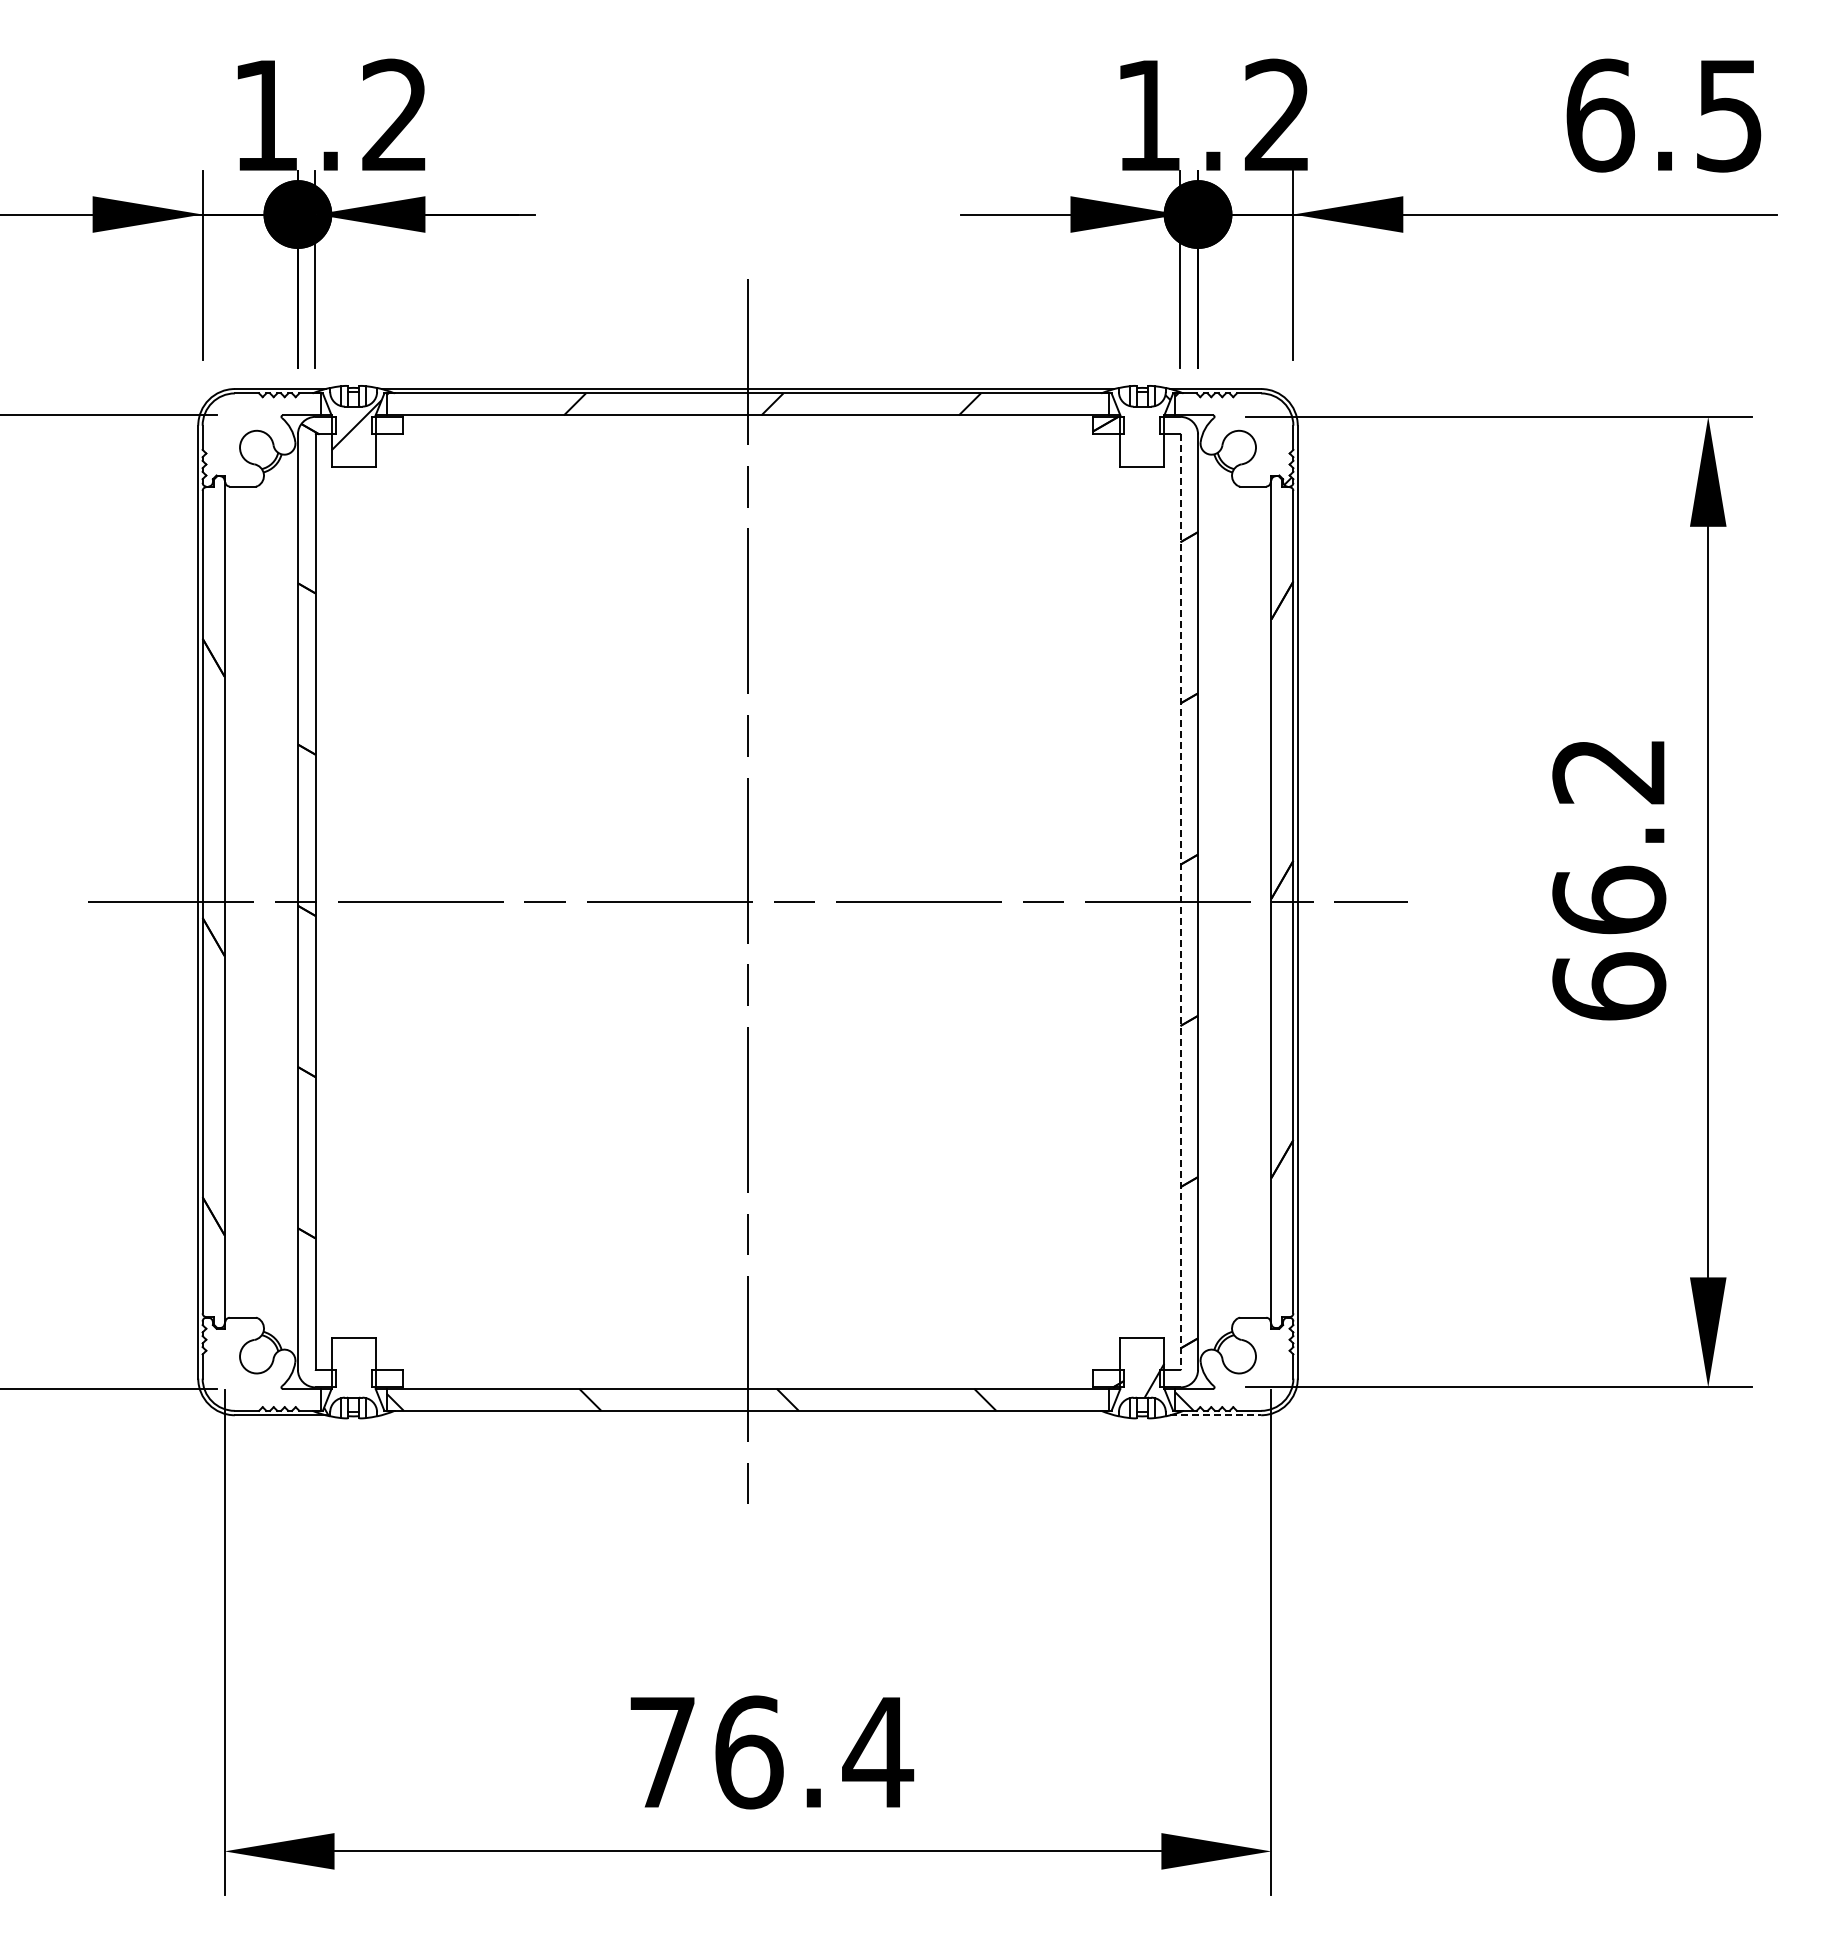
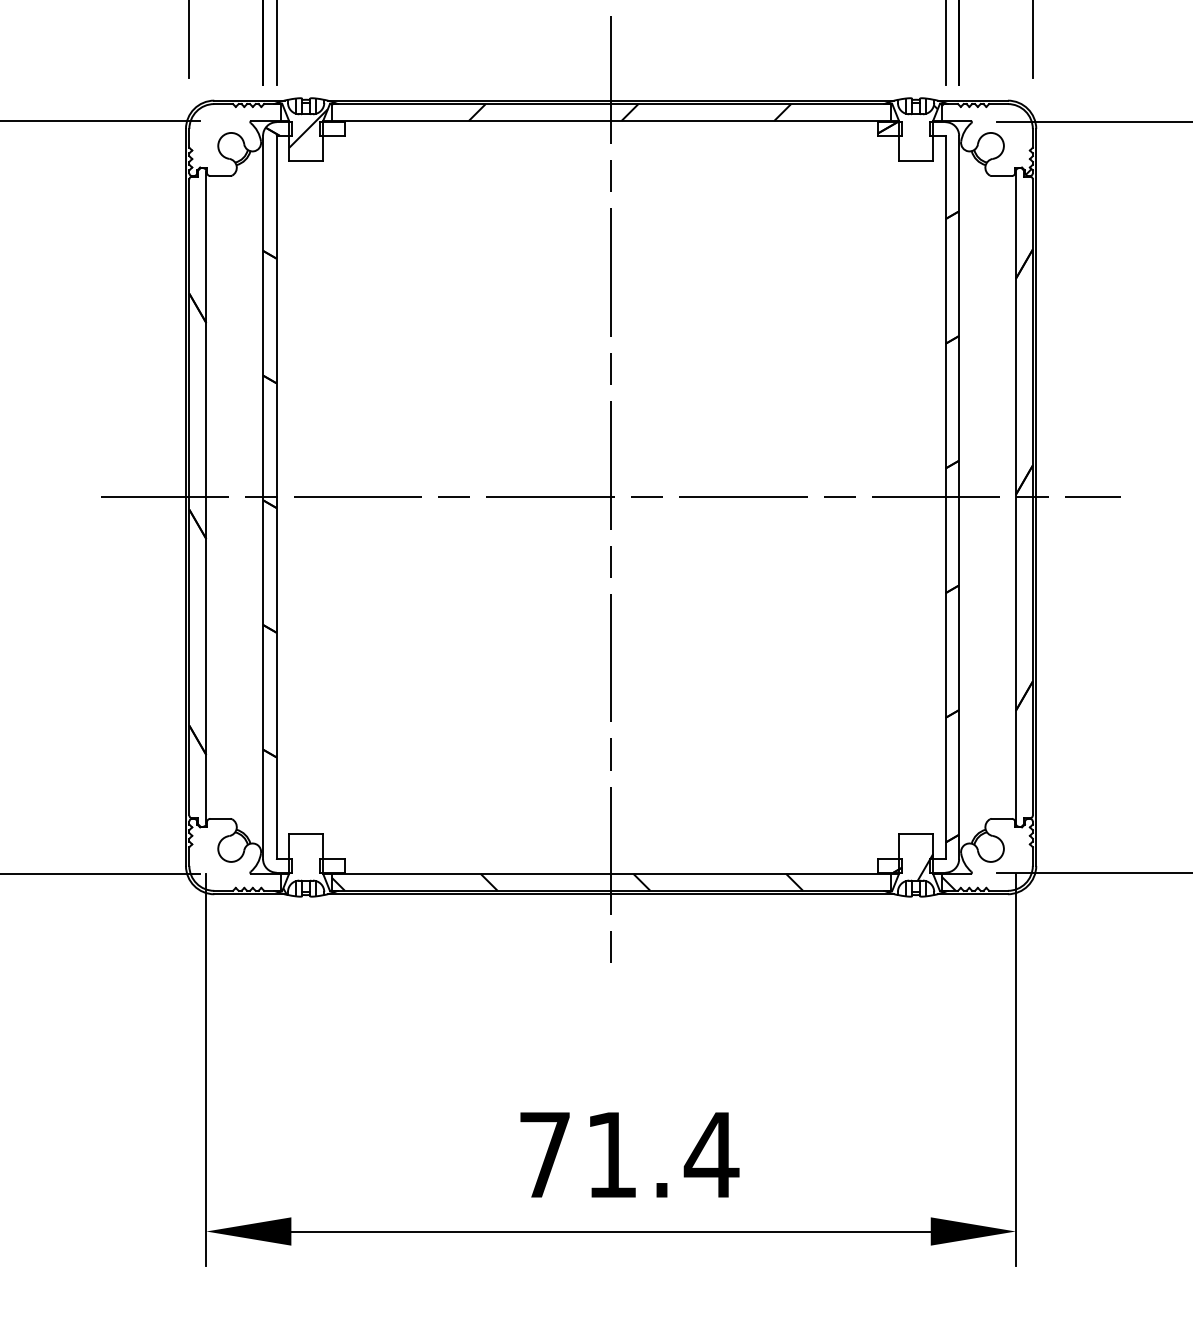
line: (1180, 902) -> (945, 497), dashed -> solid
line: (747, 1415) -> (610, 894), added
line: (1216, 1415) -> (973, 894), dashed -> solid
text: (749, 1752) -> (612, 1155), 76.4 -> 71.4

